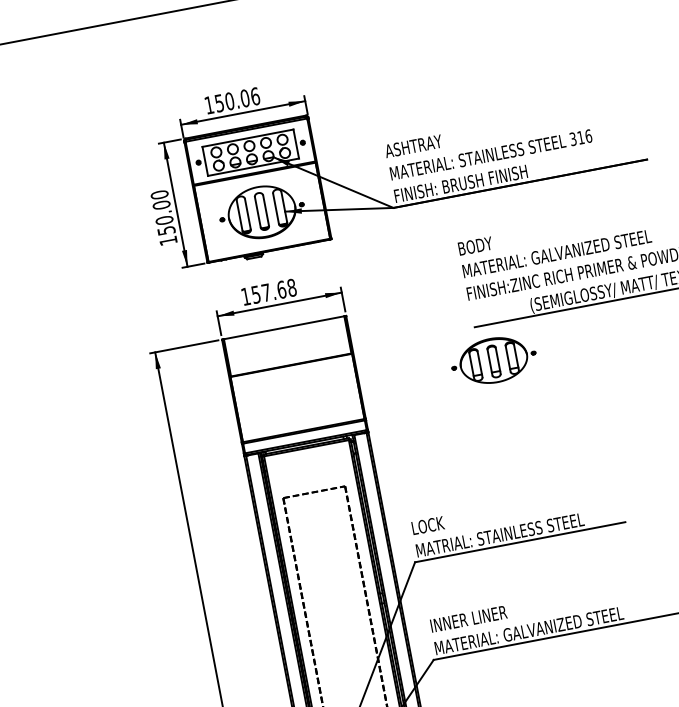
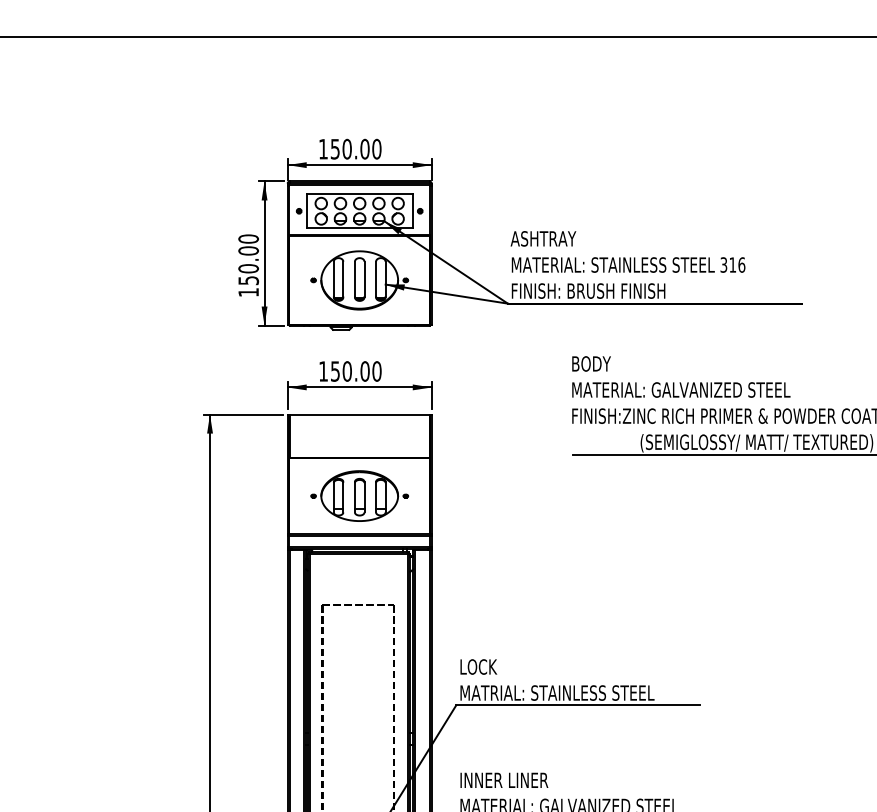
text: (254, 95) -> (376, 148), 150.06 -> 150.00
text: (278, 290) -> (361, 371), 157.68 -> 150.00
part: (493, 360) -> (359, 495), moved

